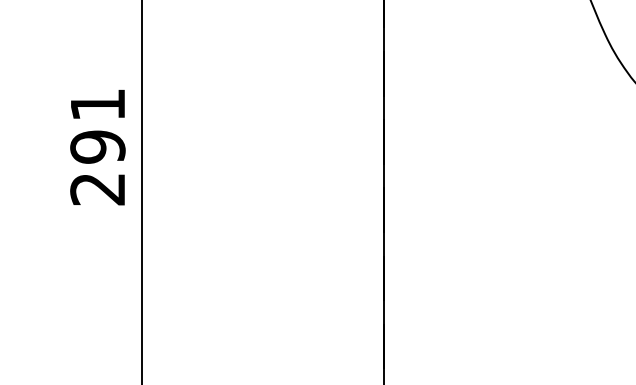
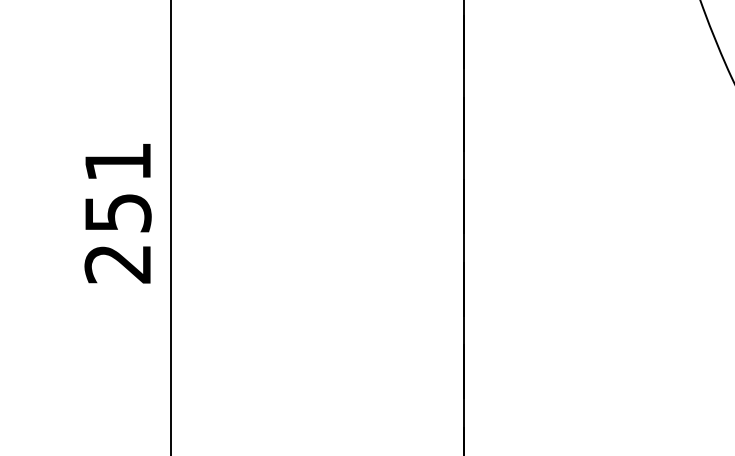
text: (97, 146) -> (117, 212), 291 -> 251

